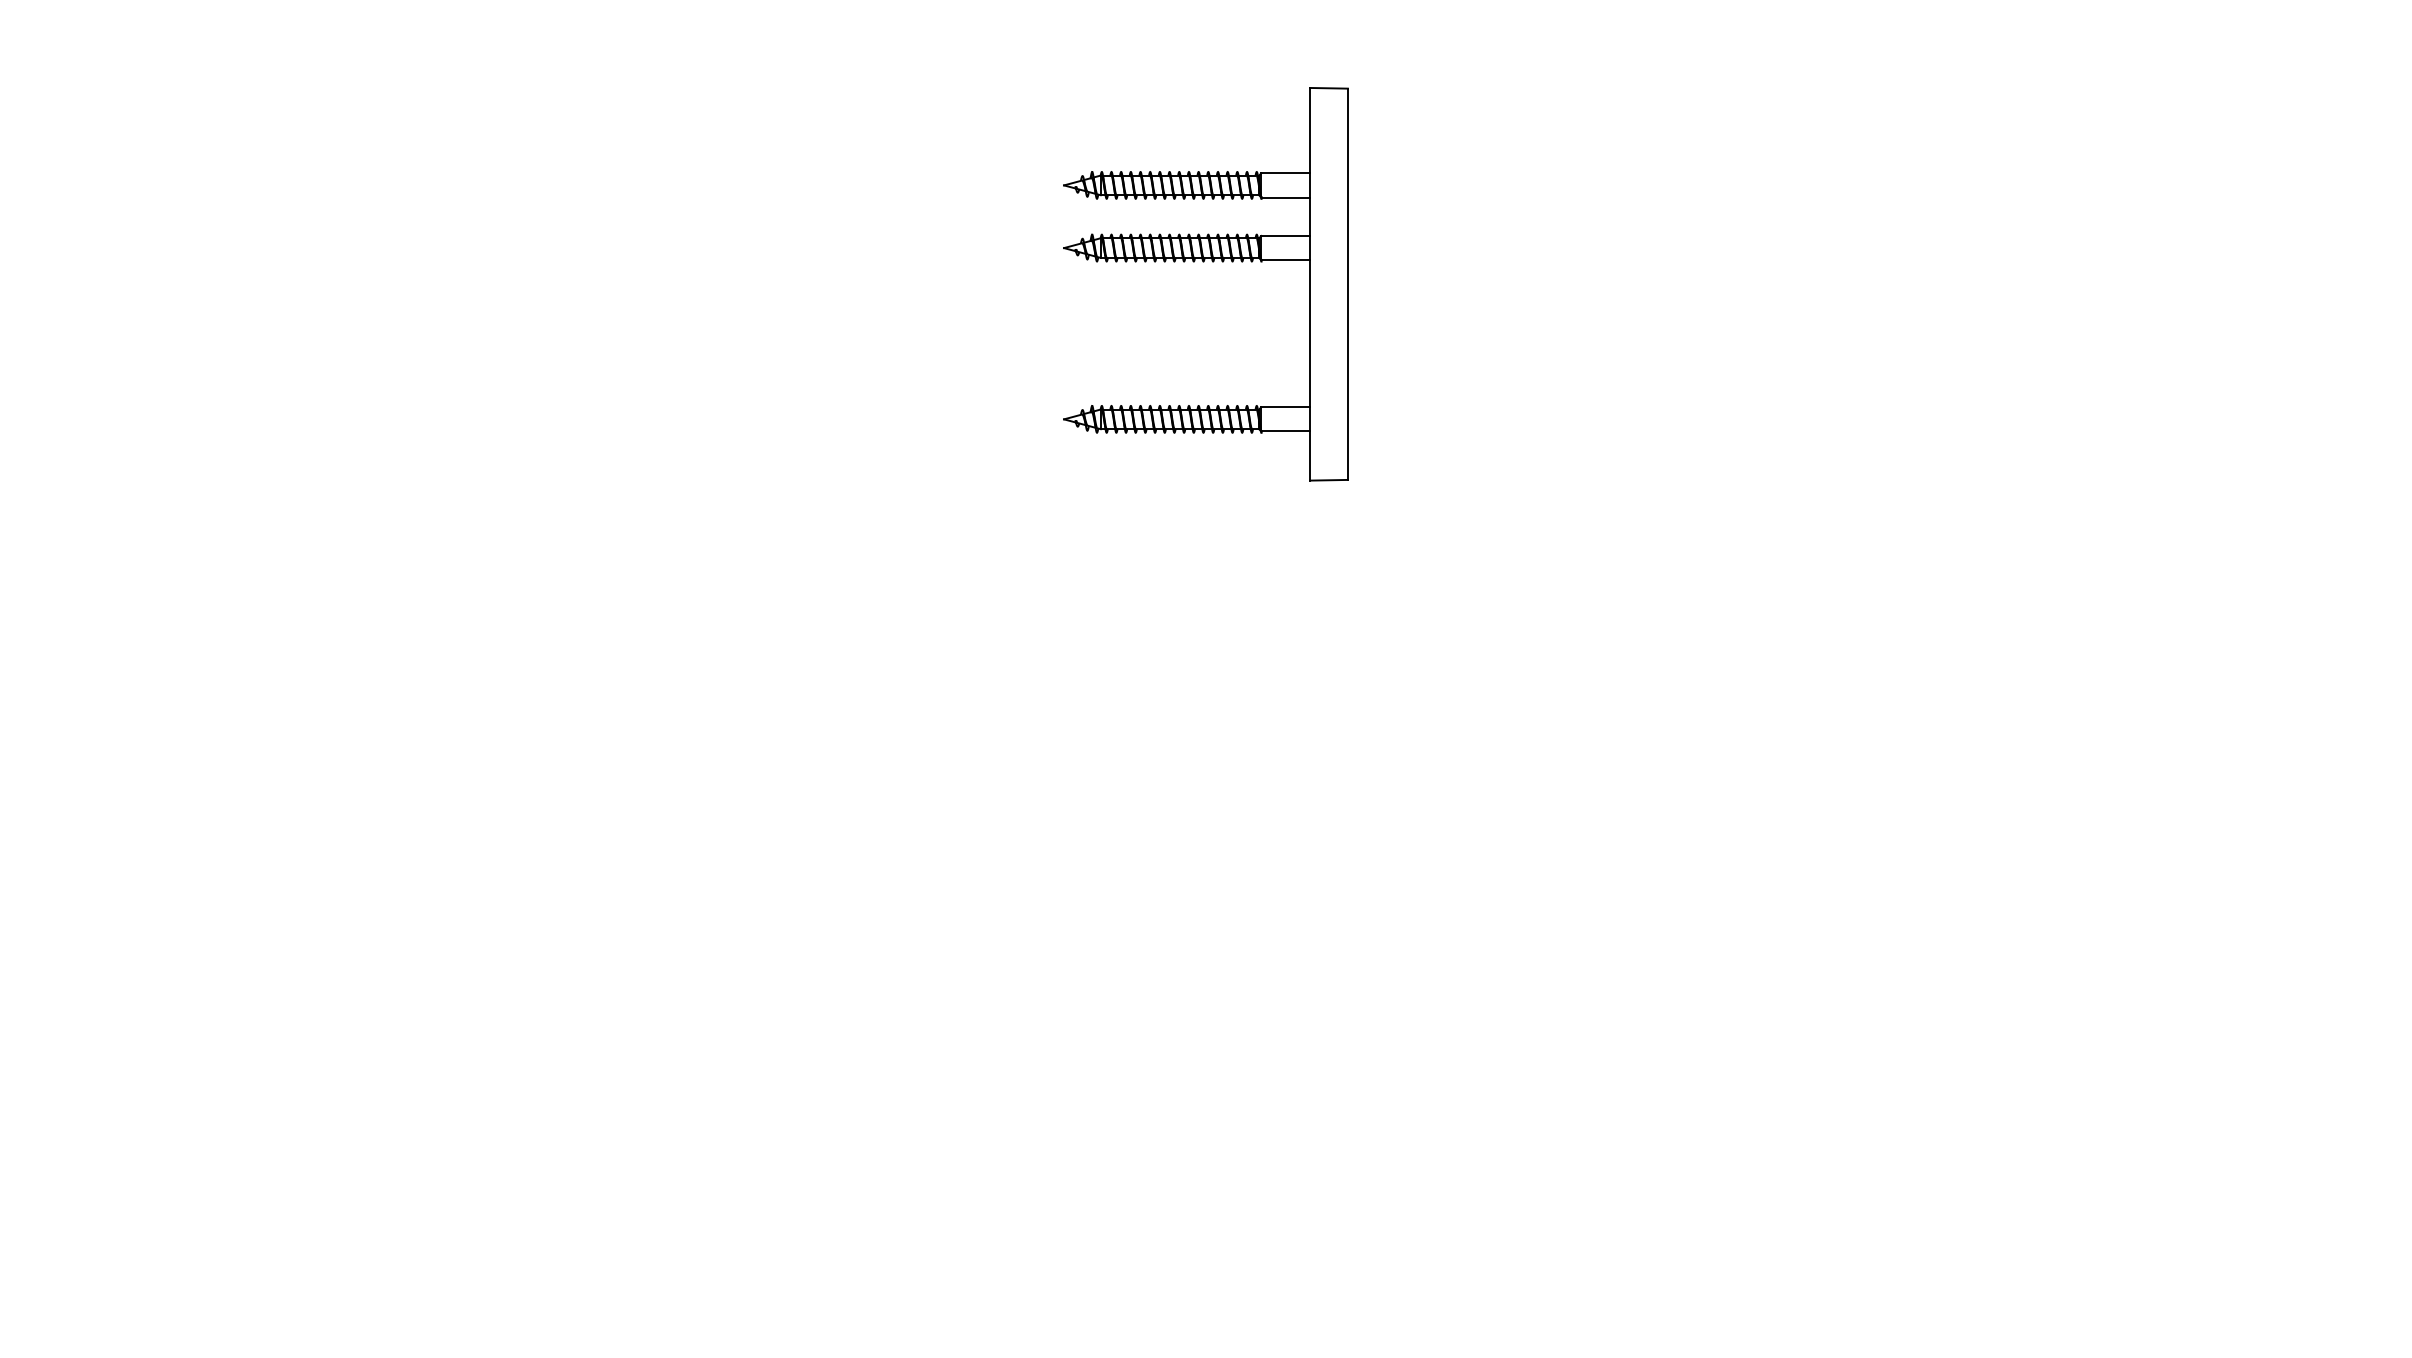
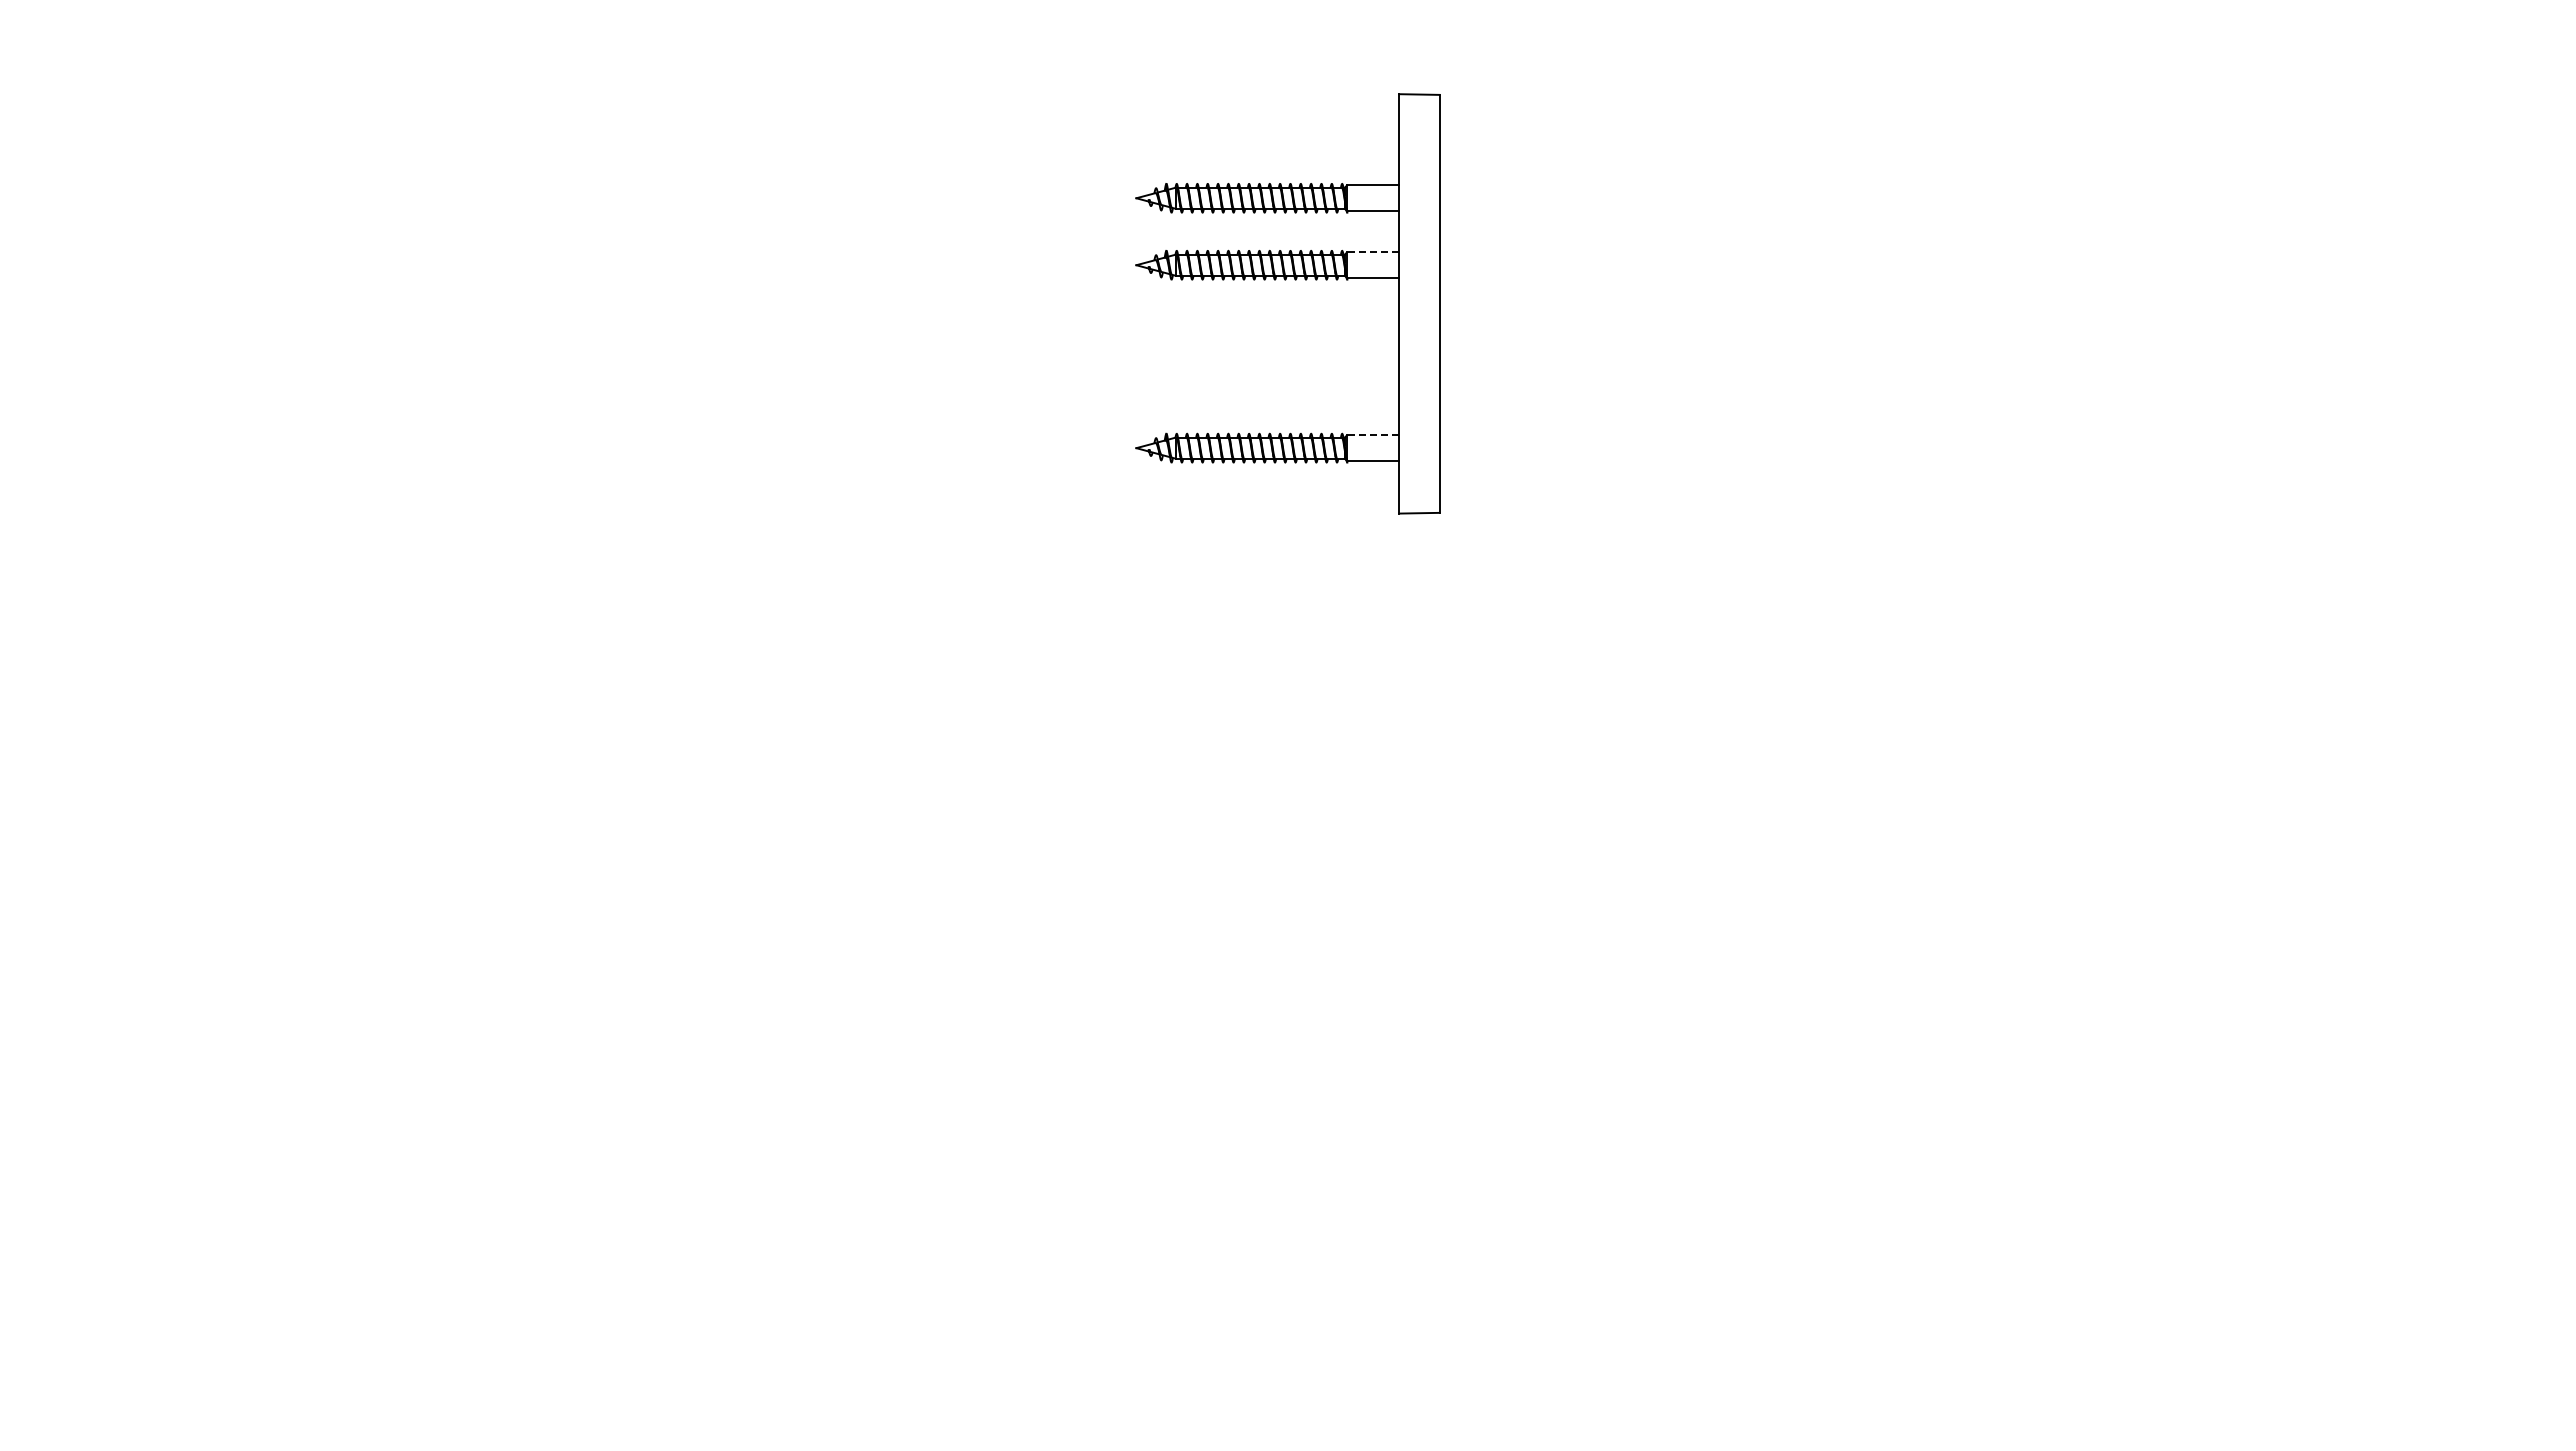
line: (1286, 236) -> (1373, 252), solid -> dashed
line: (1286, 407) -> (1373, 435), solid -> dashed

